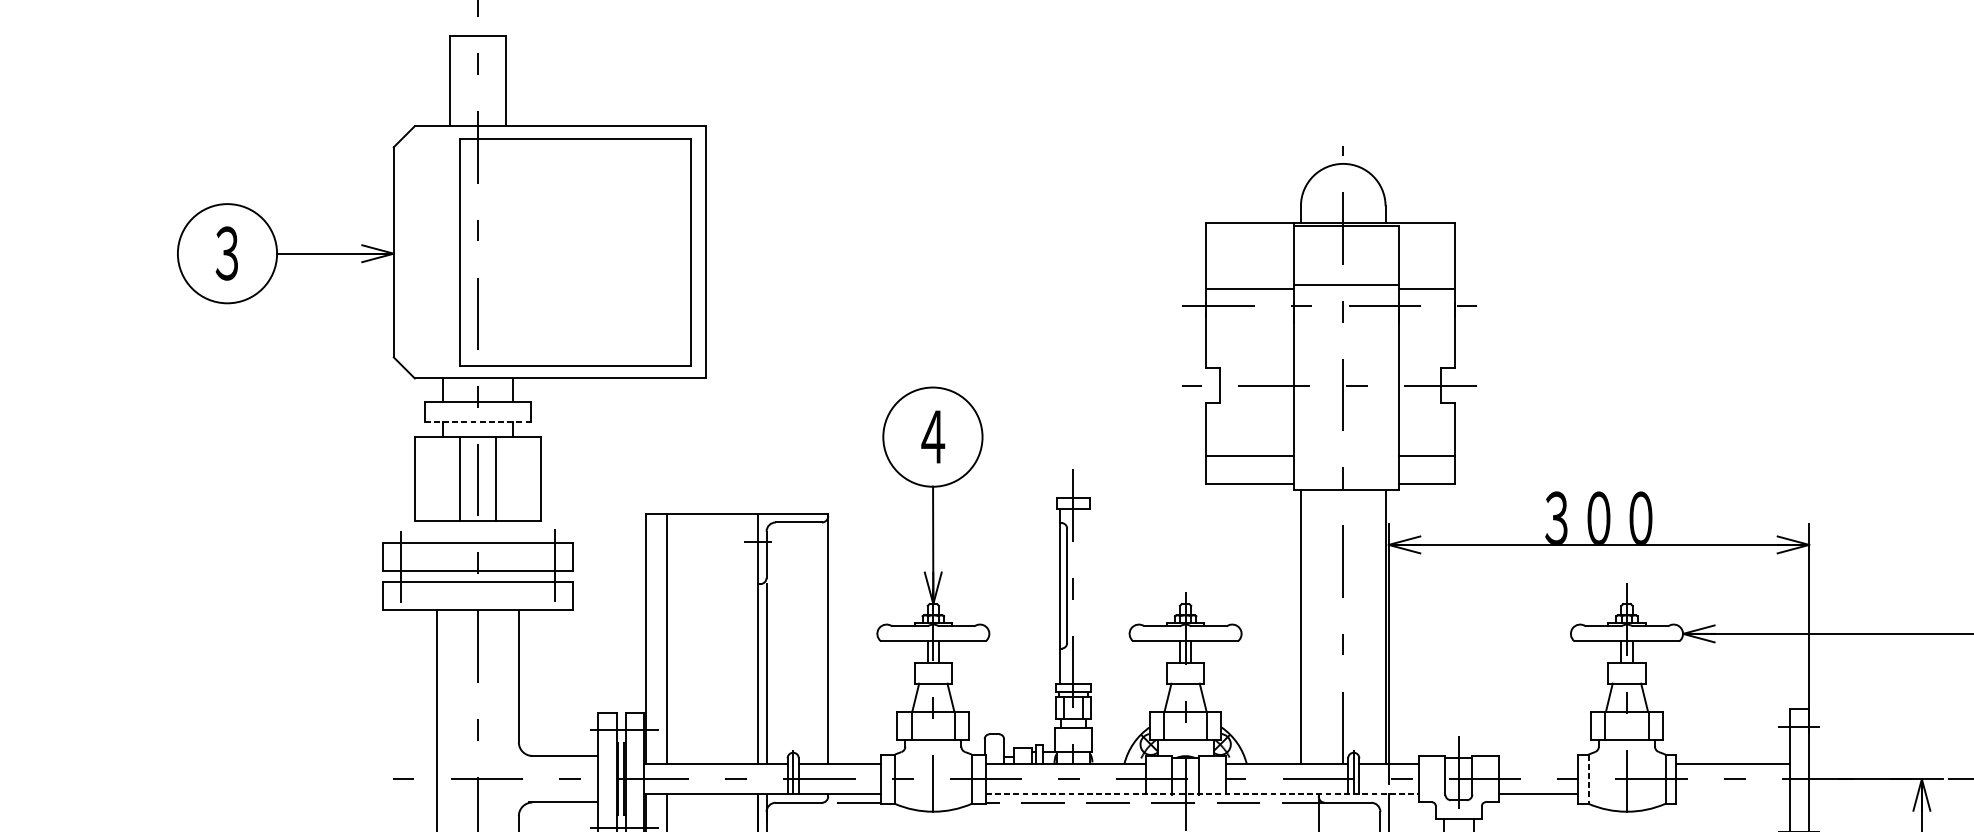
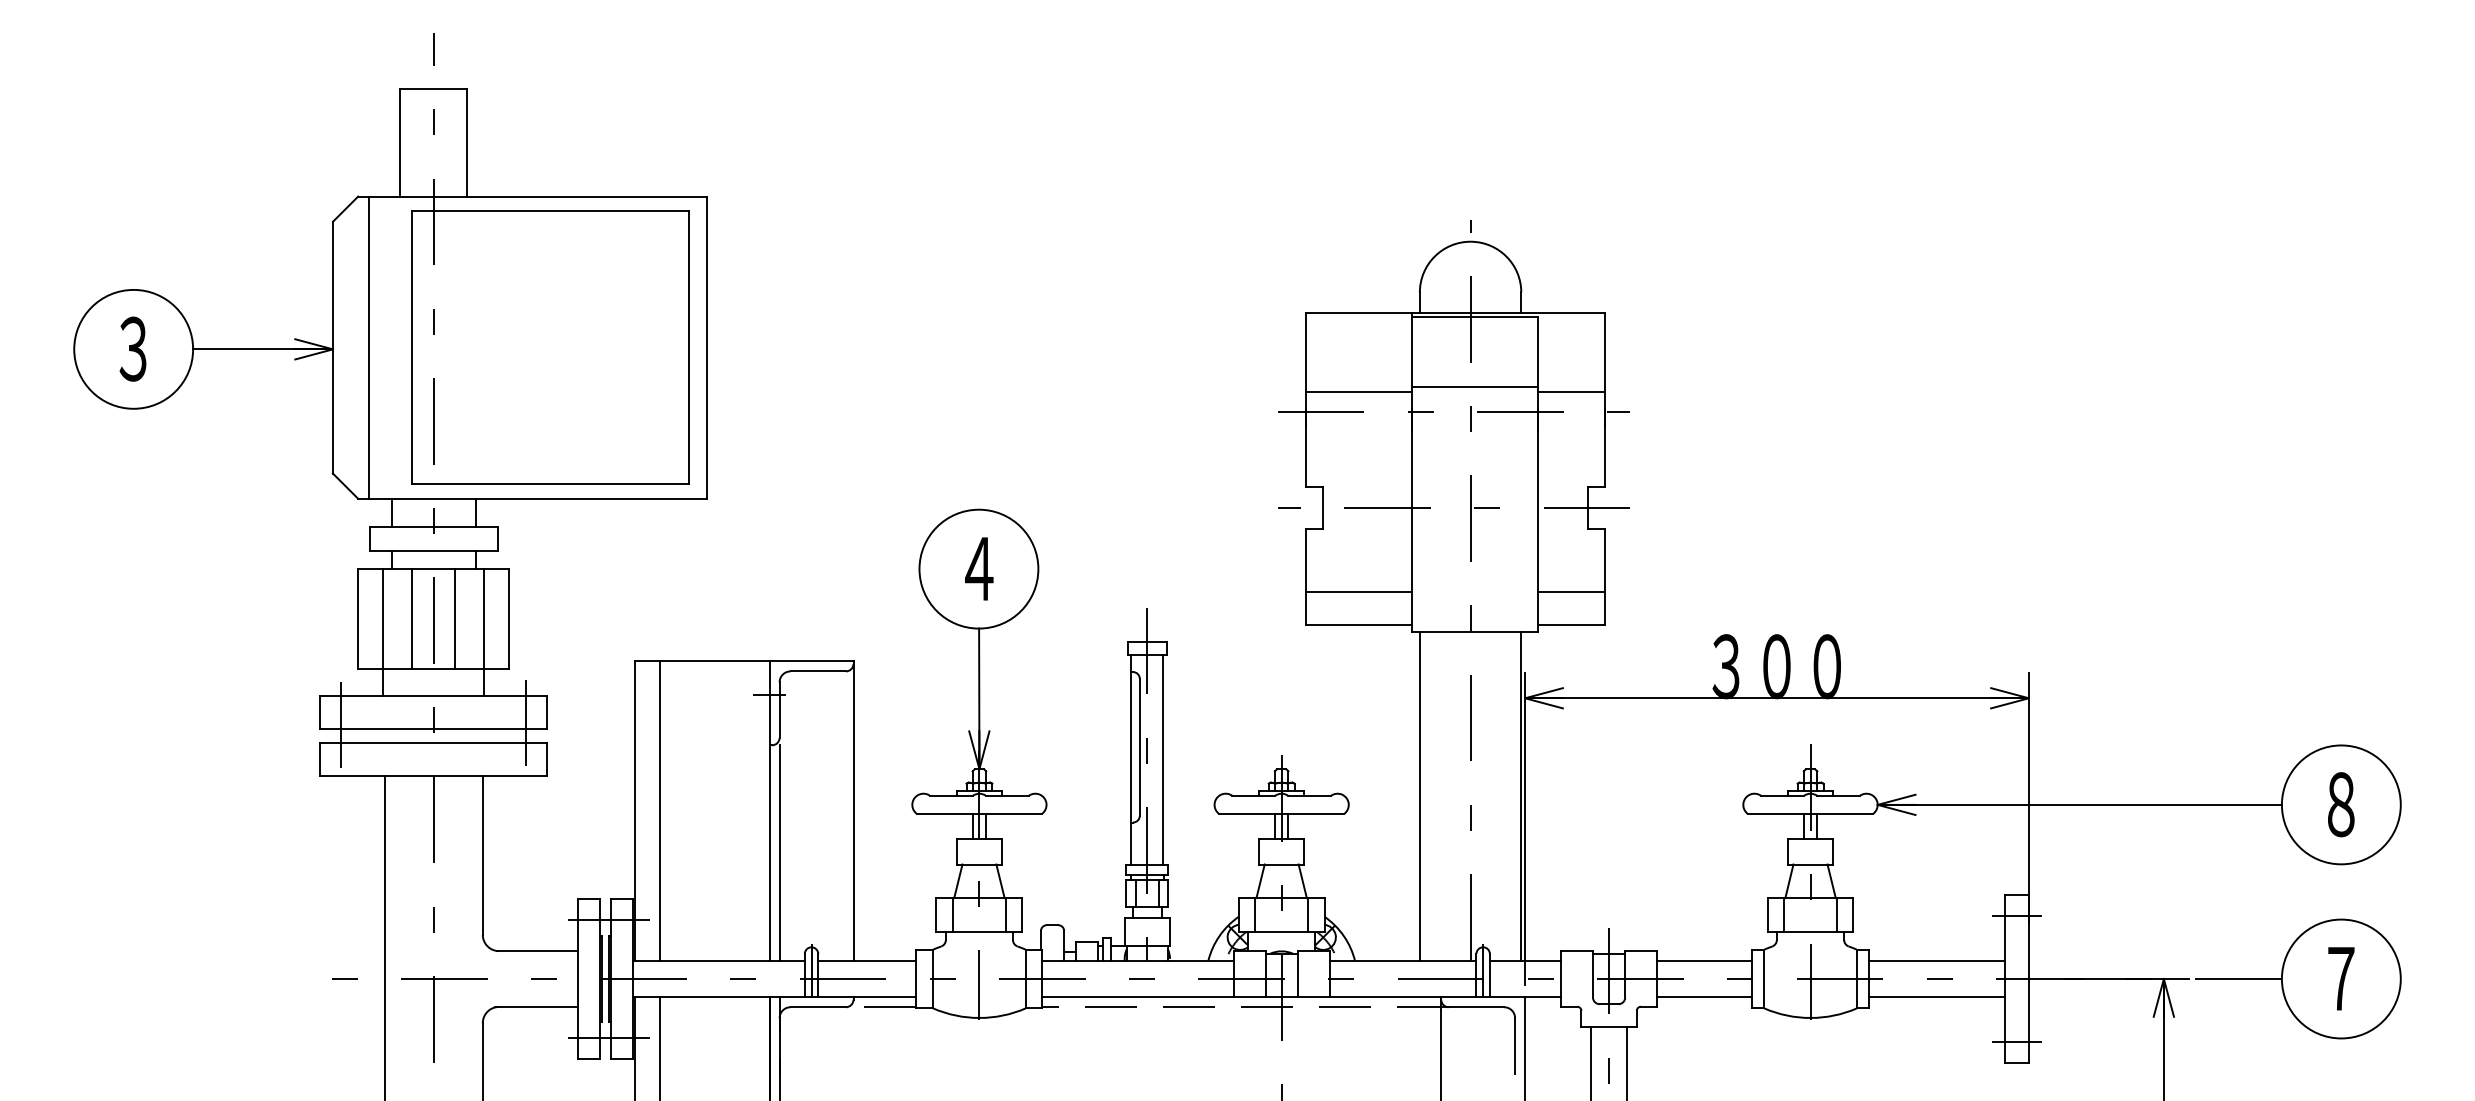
line: (423, 252) -> (368, 347), added
line: (477, 421) -> (433, 550), dashed -> solid
line: (435, 490) -> (383, 632), added
line: (520, 490) -> (484, 632), added
line: (1086, 596) -> (1163, 759), added
line: (1538, 763) -> (1704, 960), added
line: (1588, 779) -> (1764, 979), dashed -> solid
line: (1202, 794) -> (1302, 997), dashed -> solid
line: (1732, 794) -> (1937, 997), added

